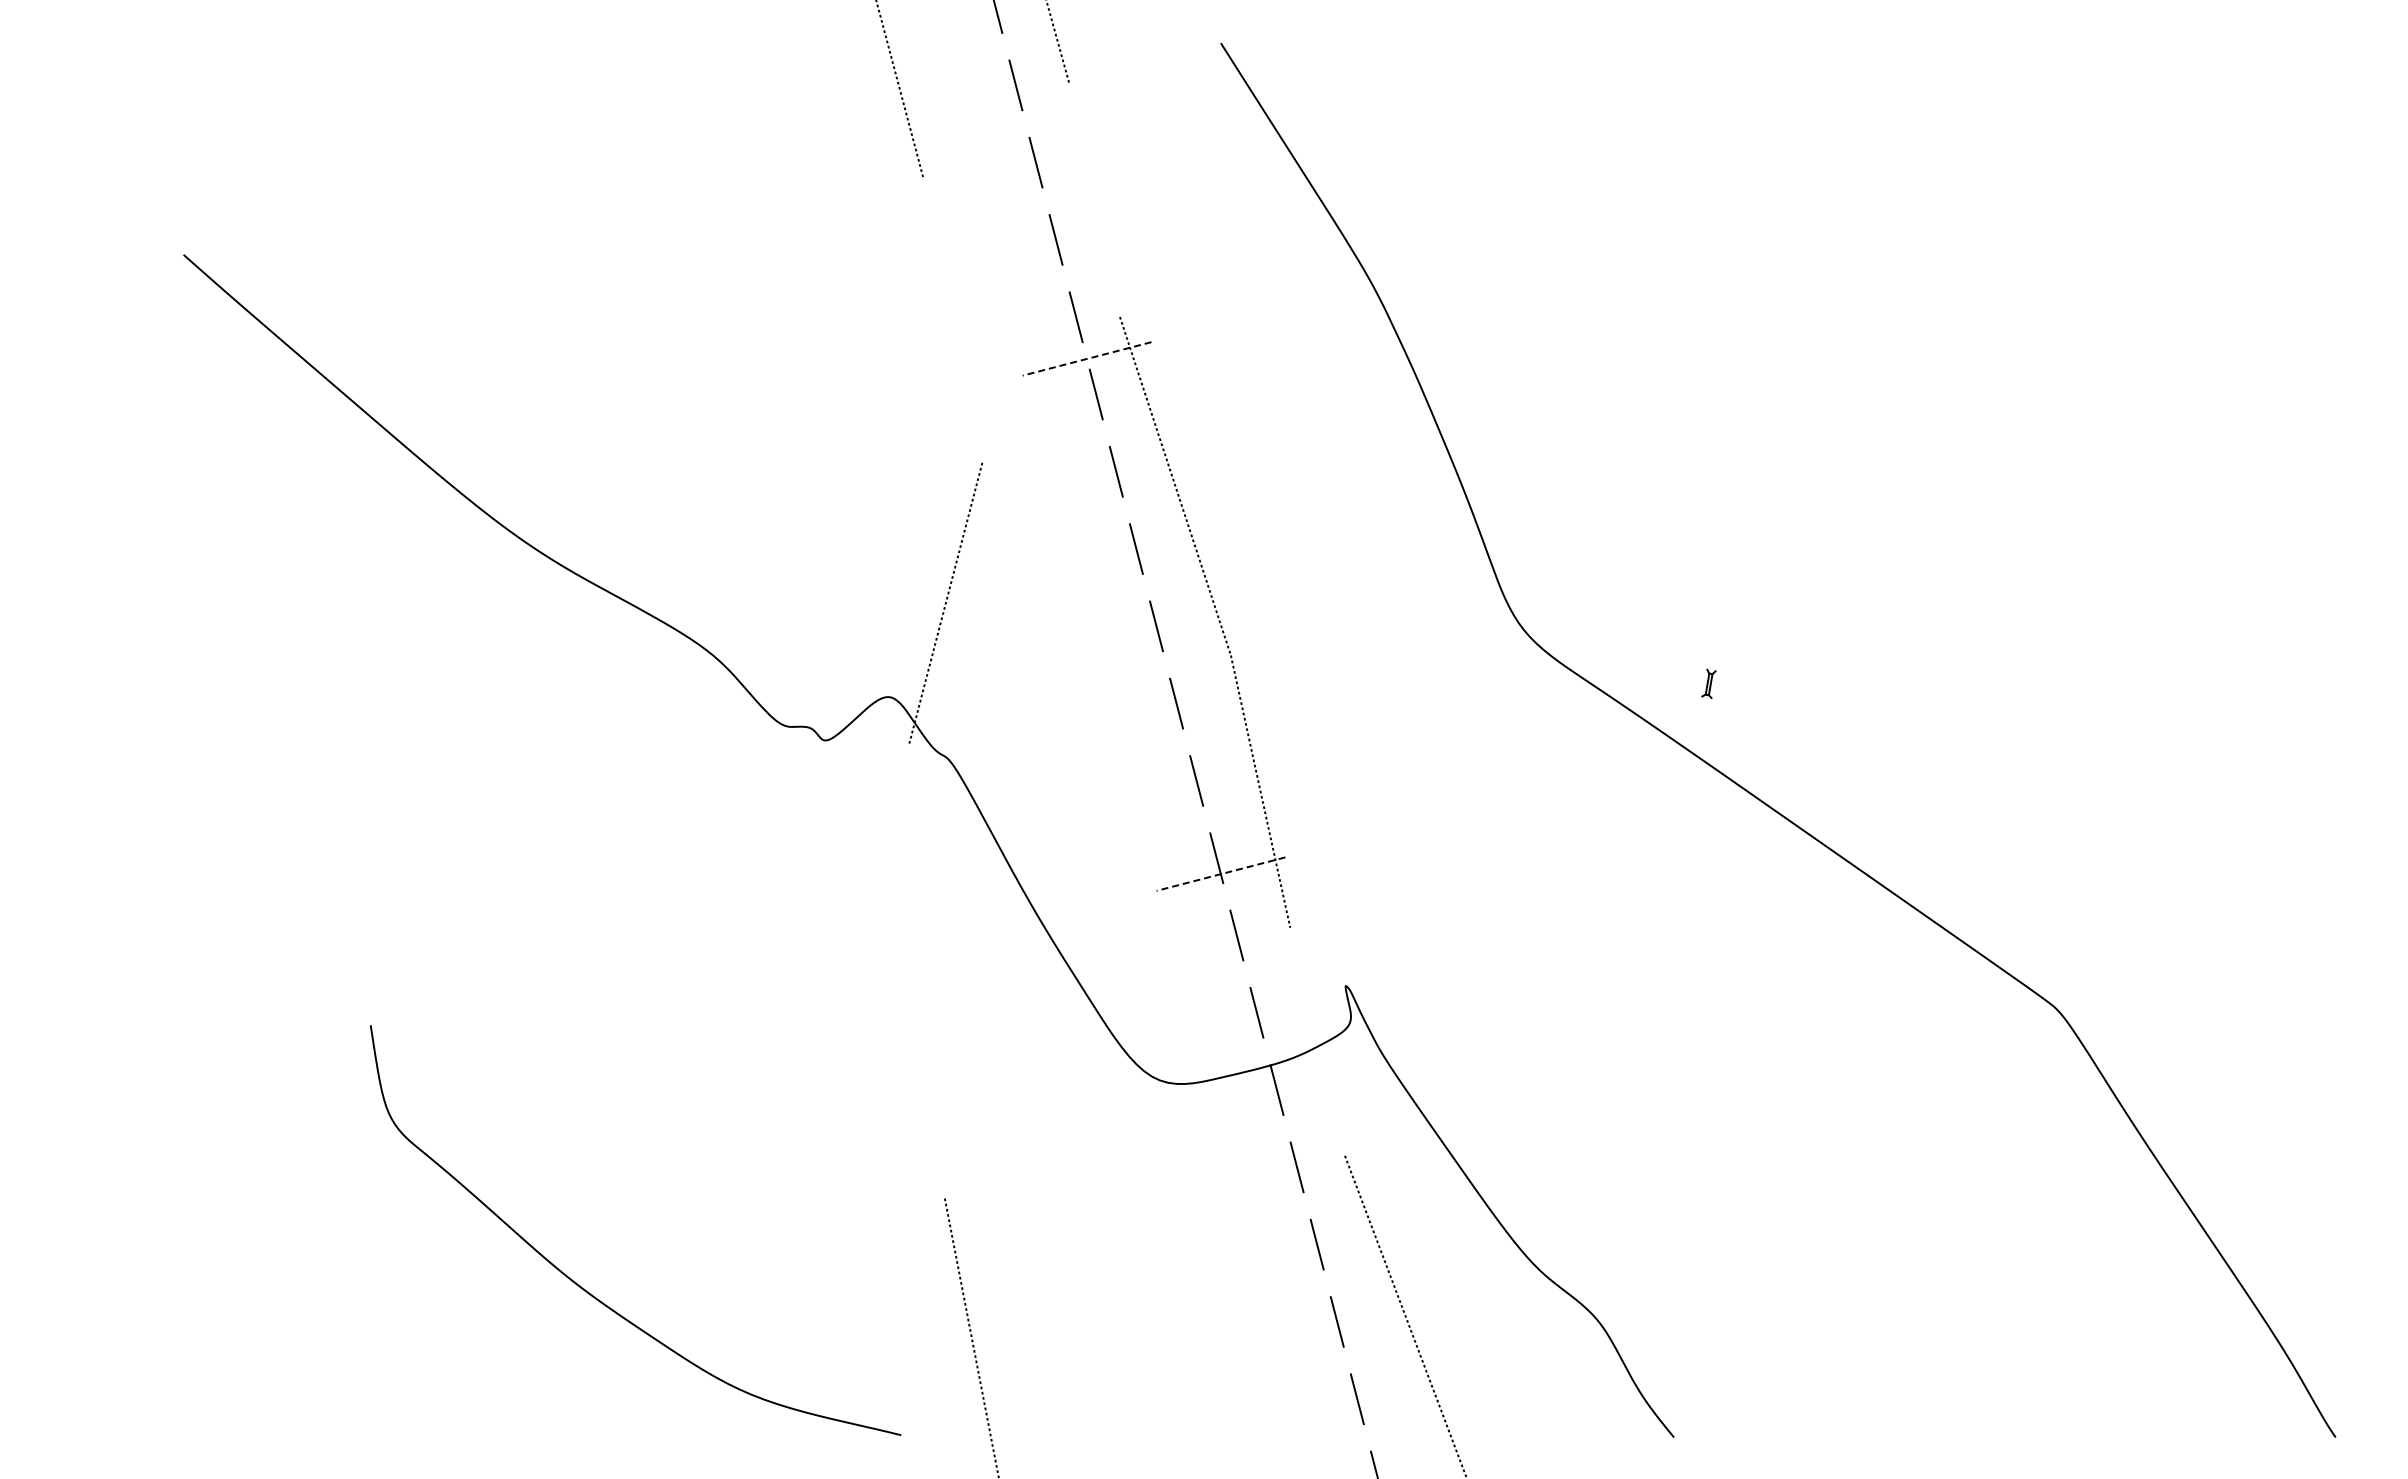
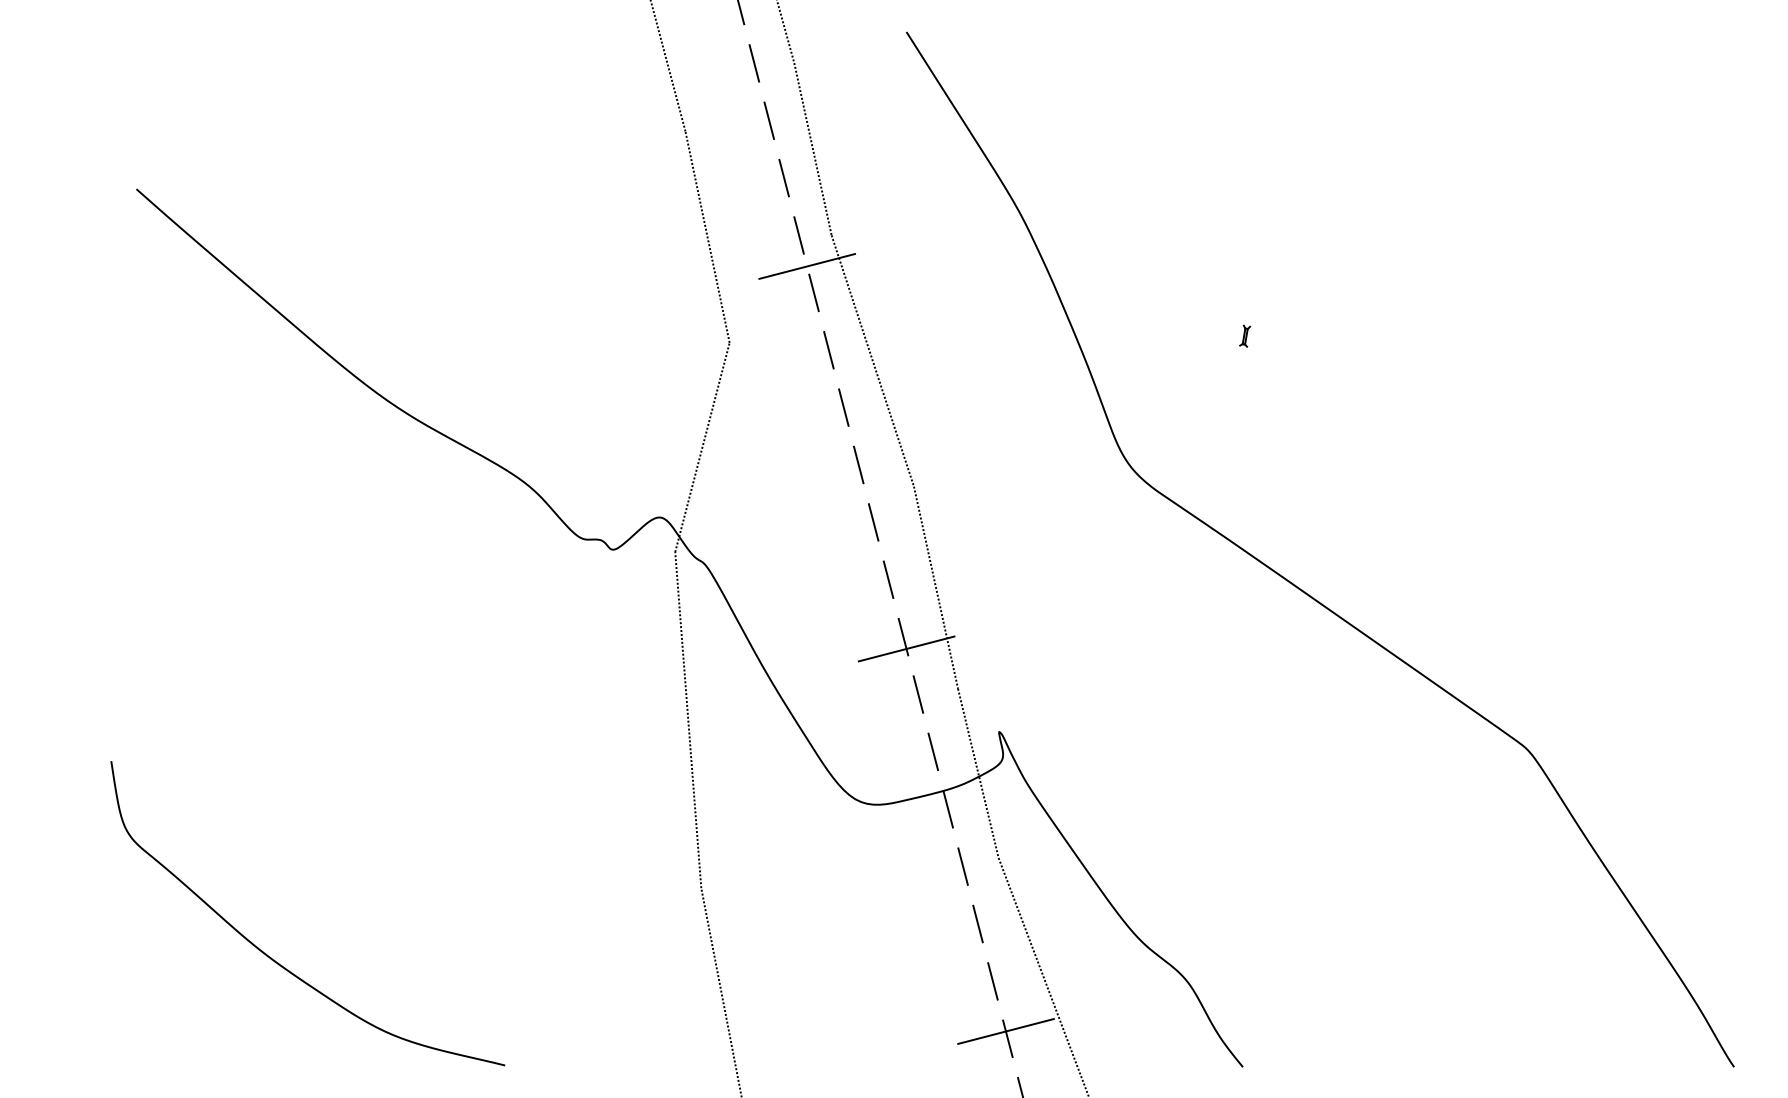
line: (1094, 200) -> (812, 148), added
line: (952, 319) -> (707, 237), added
line: (1087, 358) -> (807, 266), dashed -> solid
part: (1708, 683) -> (1244, 335), moved
line: (1221, 874) -> (906, 649), dashed -> solid
line: (926, 969) -> (687, 719), added
line: (1317, 1041) -> (978, 773), added
curve: (588, 1291) -> (272, 958), moved
line: (1354, 1389) -> (1005, 1031), added

